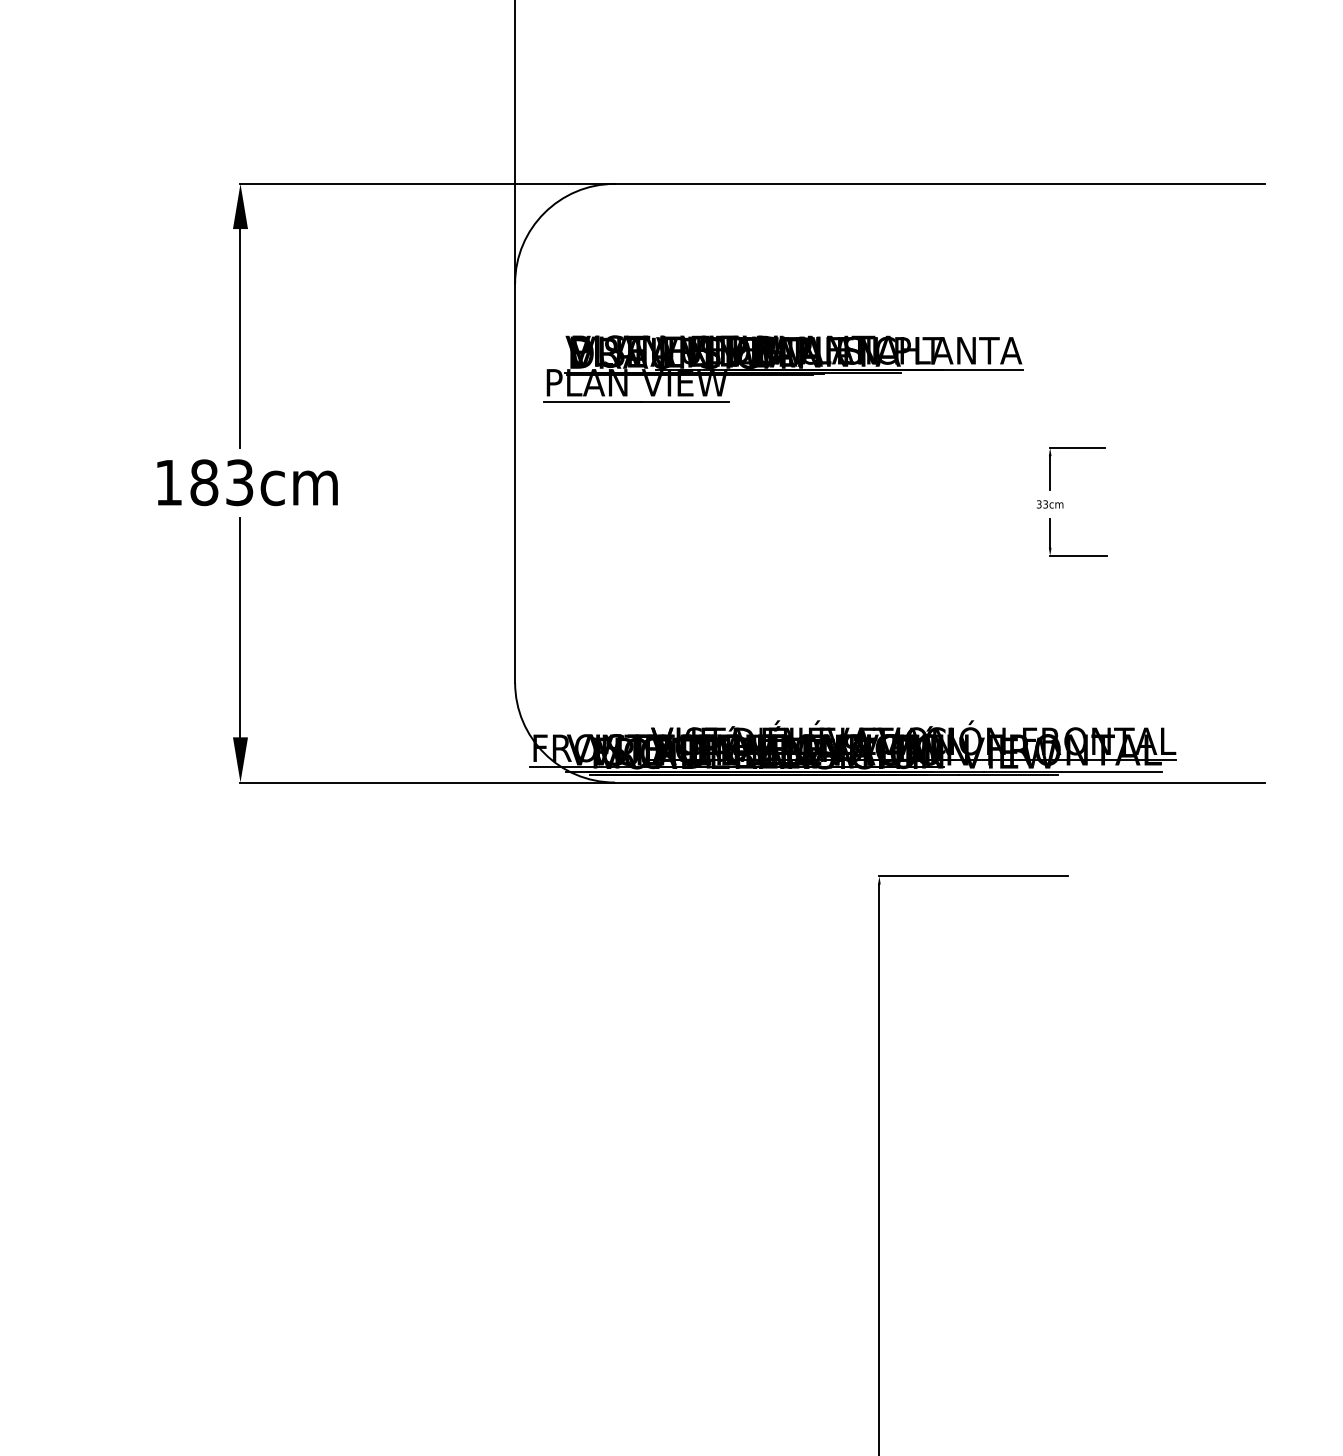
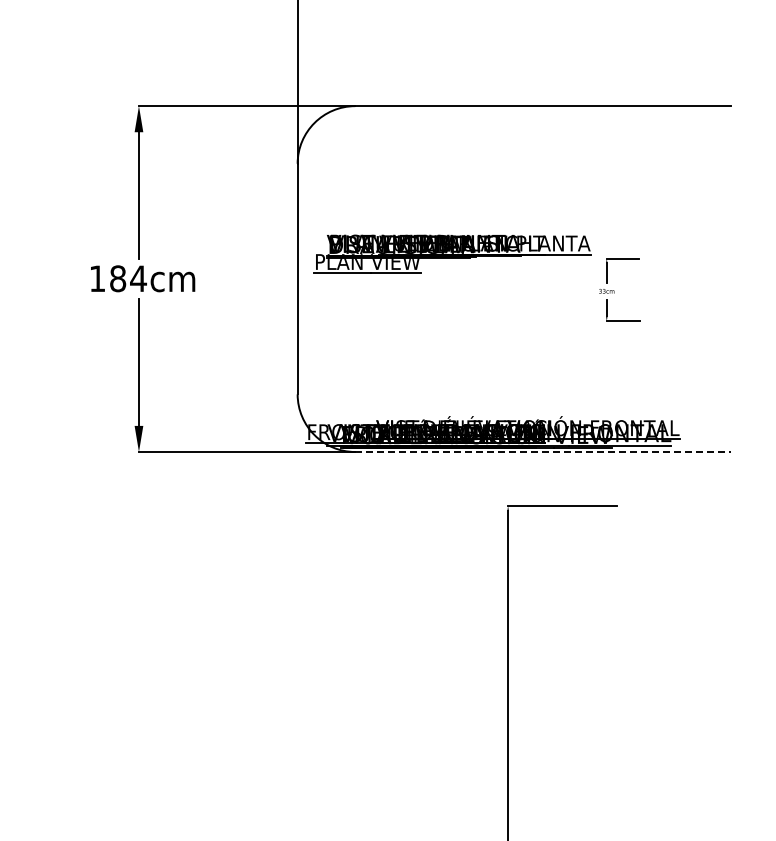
part: (783, 367) -> (452, 253), moved
text: (239, 482) -> (138, 278), 183cm -> 184cm
line: (940, 783) -> (543, 452), solid -> dashed

